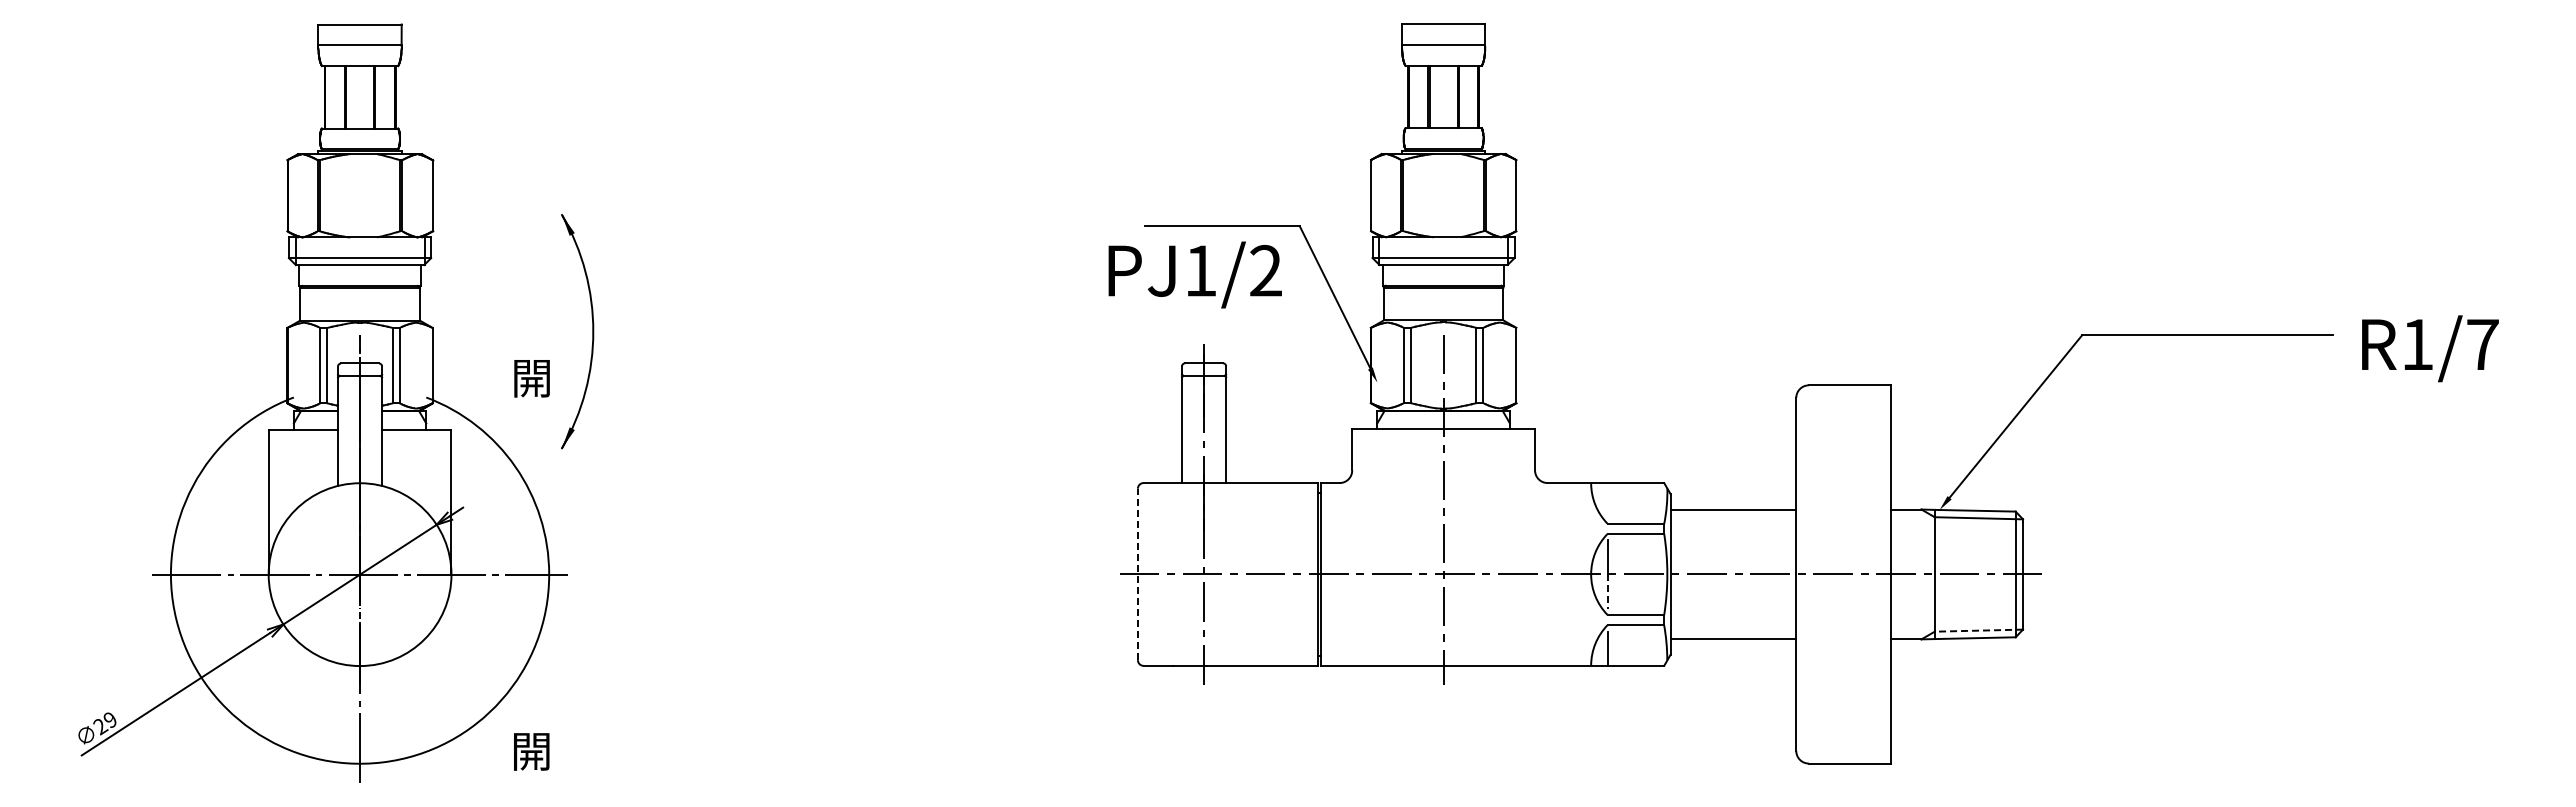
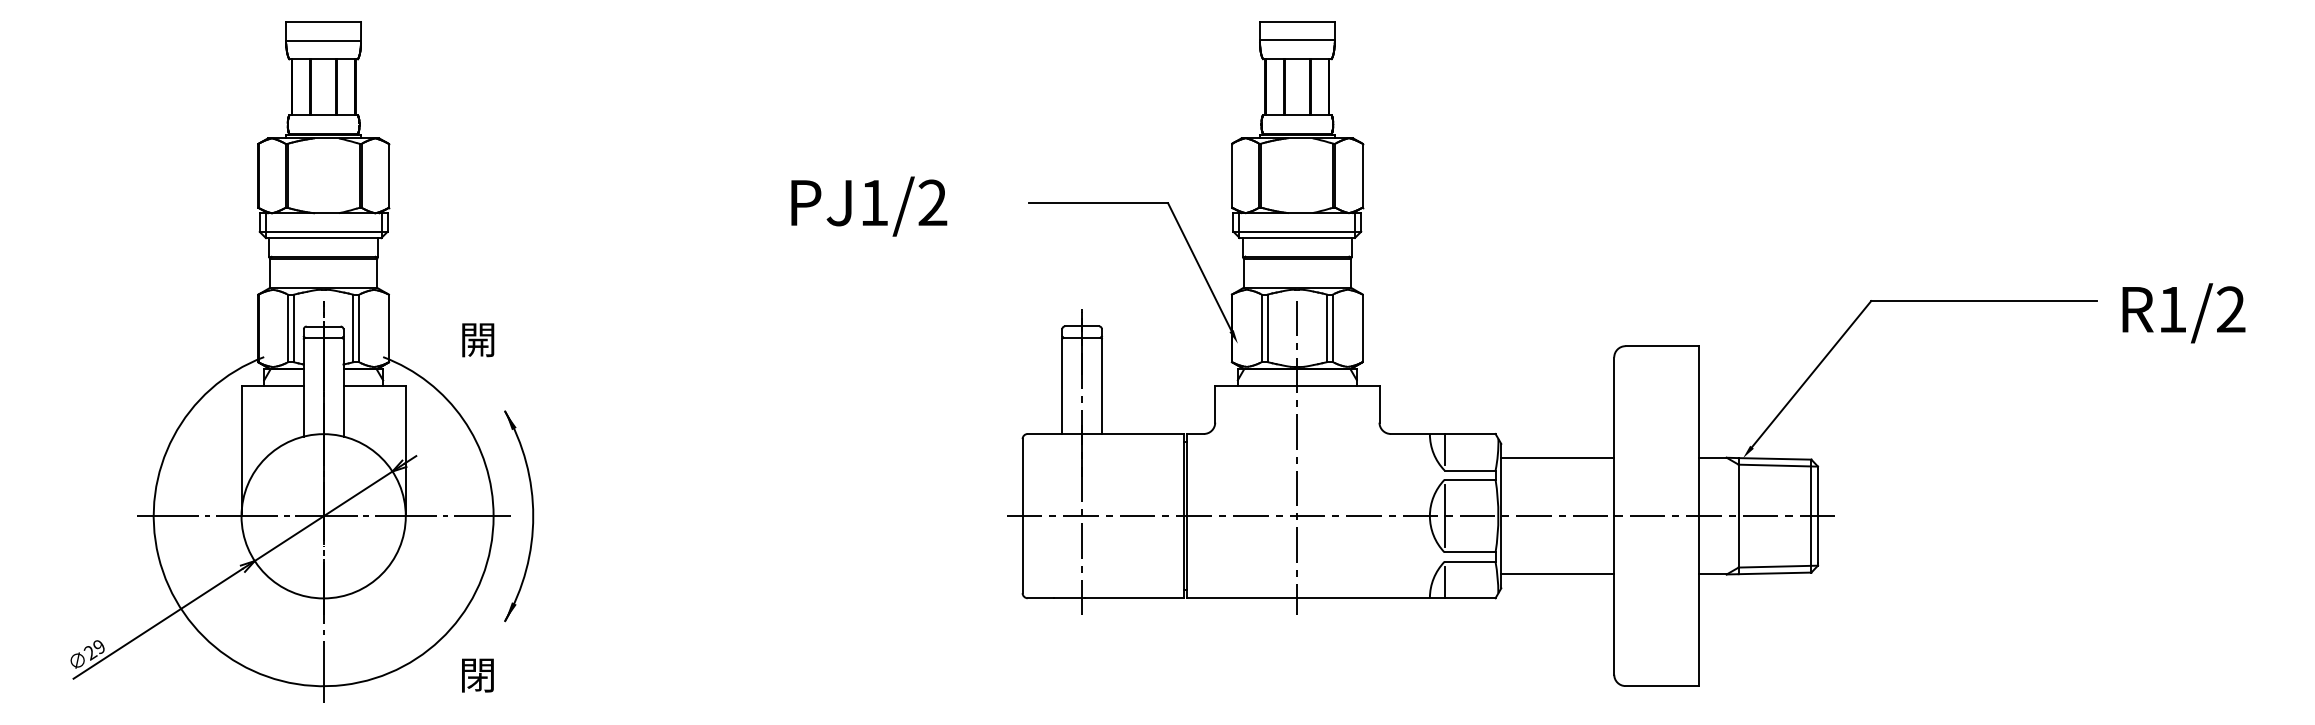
text: (1194, 274) -> (868, 206), moved
part: (592, 331) -> (532, 516), moved
text: (2482, 343) -> (2230, 308), R1/7 -> R1/2
line: (1607, 500) -> (1444, 449), added
line: (1137, 574) -> (1022, 516), dashed -> solid
line: (1607, 592) -> (1444, 532), dashed -> solid
line: (1978, 630) -> (1777, 566), dashed -> solid
text: (531, 754) -> (477, 677), 開 -> 閉

